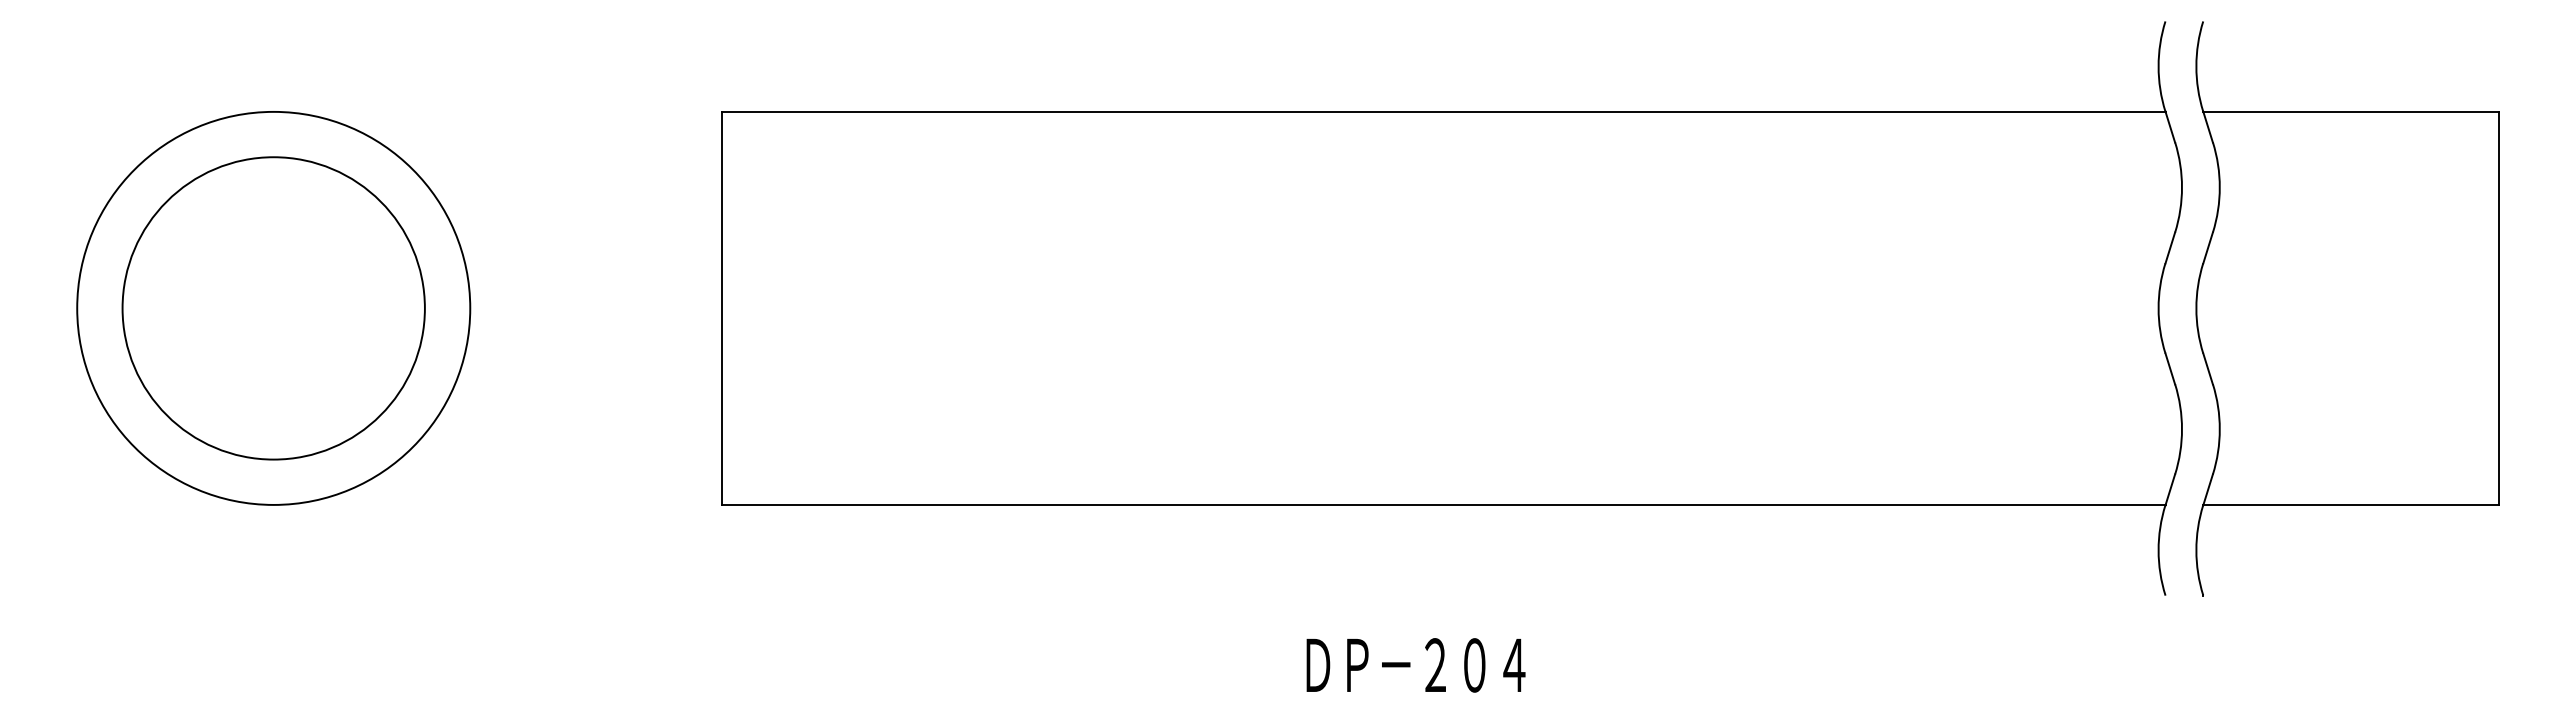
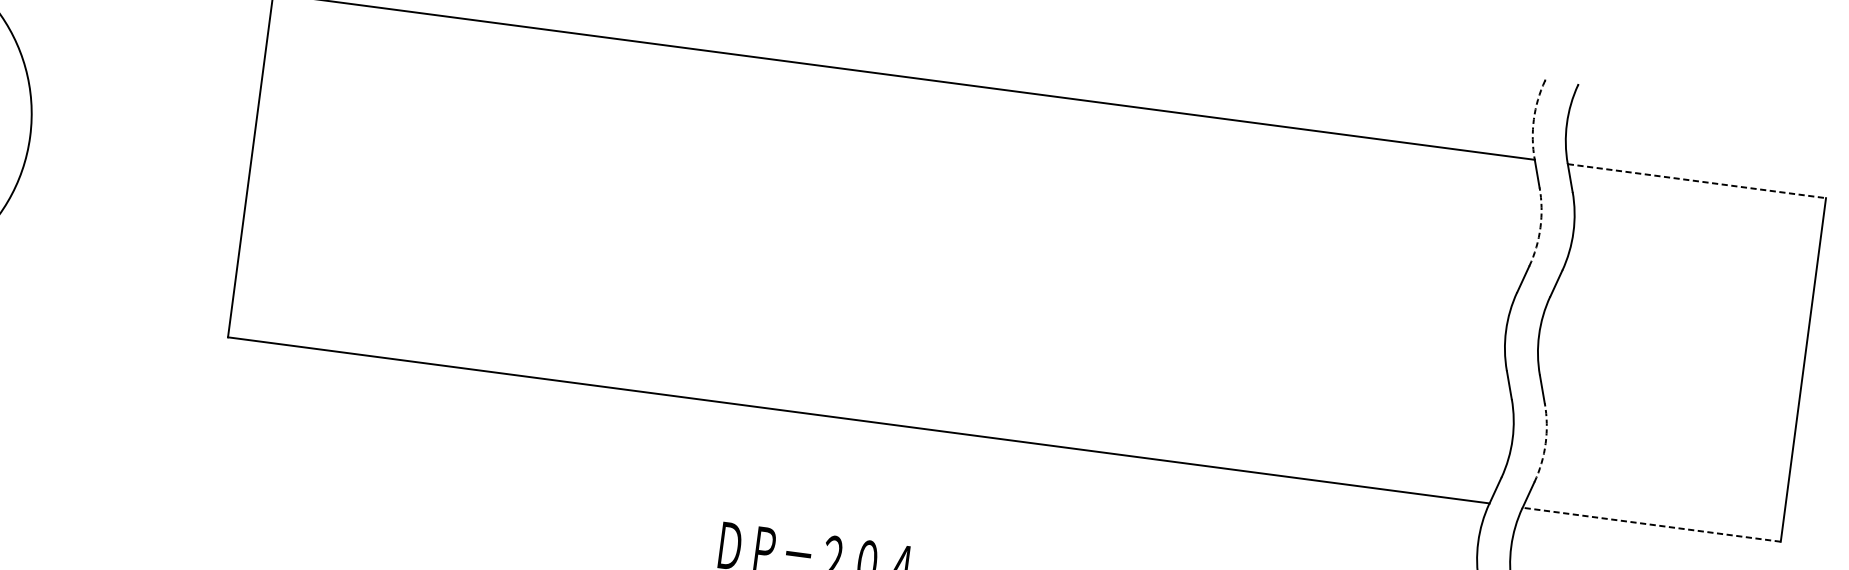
arc: (2158, 66) -> (1533, 119), solid -> dashed
line: (2351, 111) -> (1697, 180), solid -> dashed
arc: (2182, 187) -> (1540, 227), solid -> dashed
arc: (2219, 429) -> (1545, 443), solid -> dashed
line: (2351, 504) -> (1652, 524), solid -> dashed

